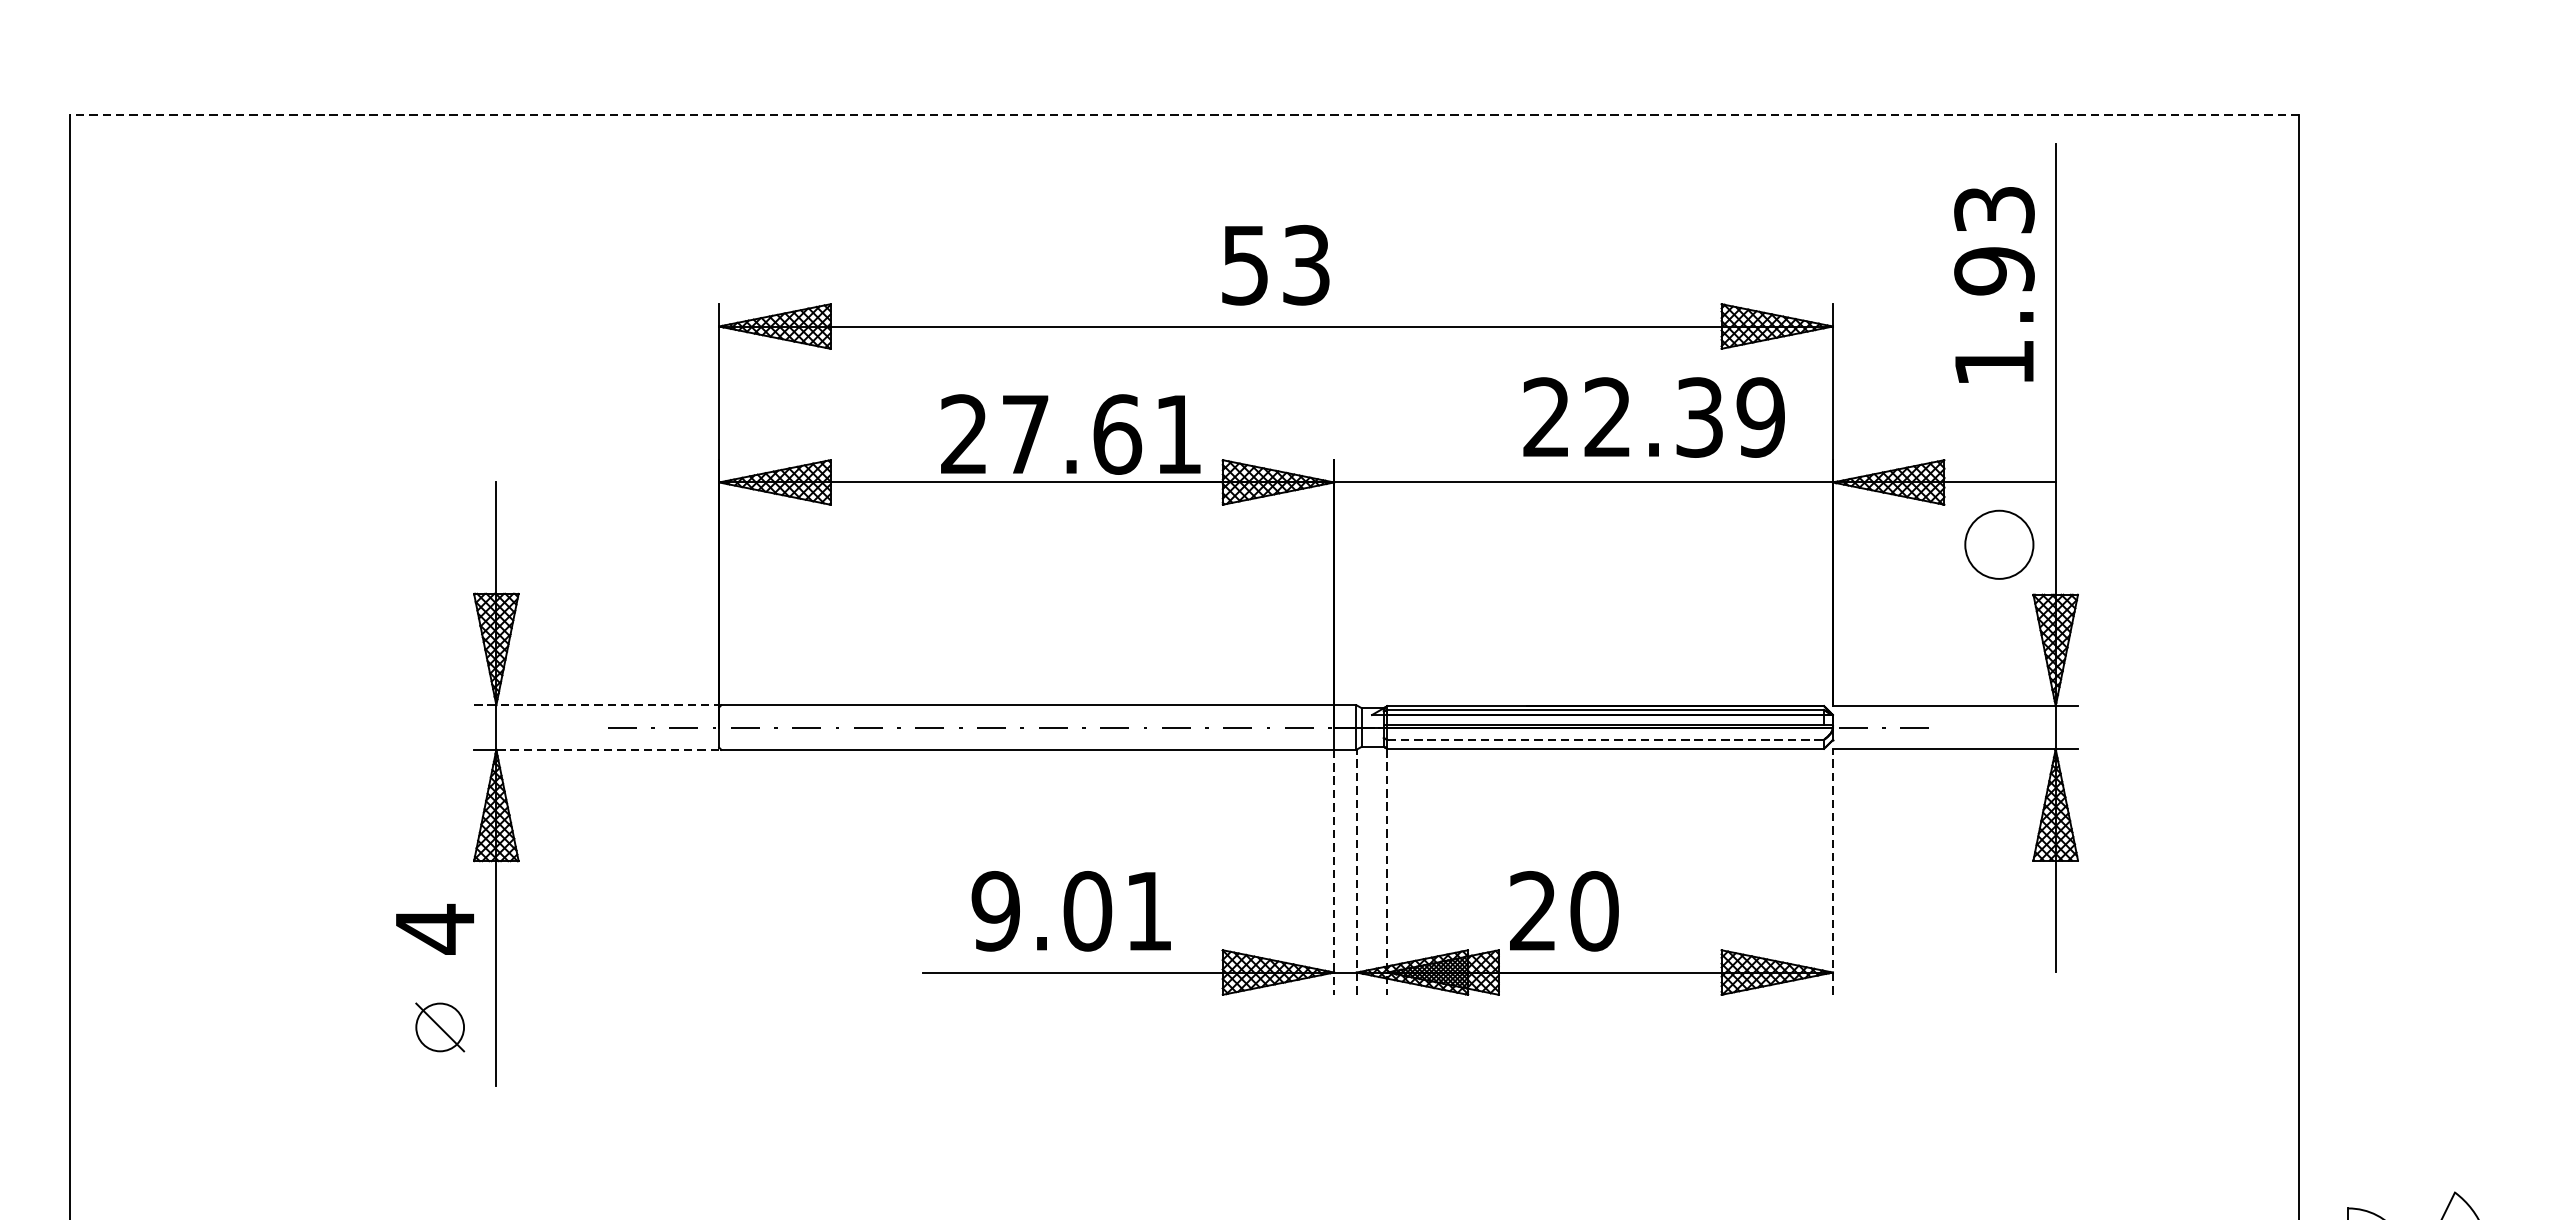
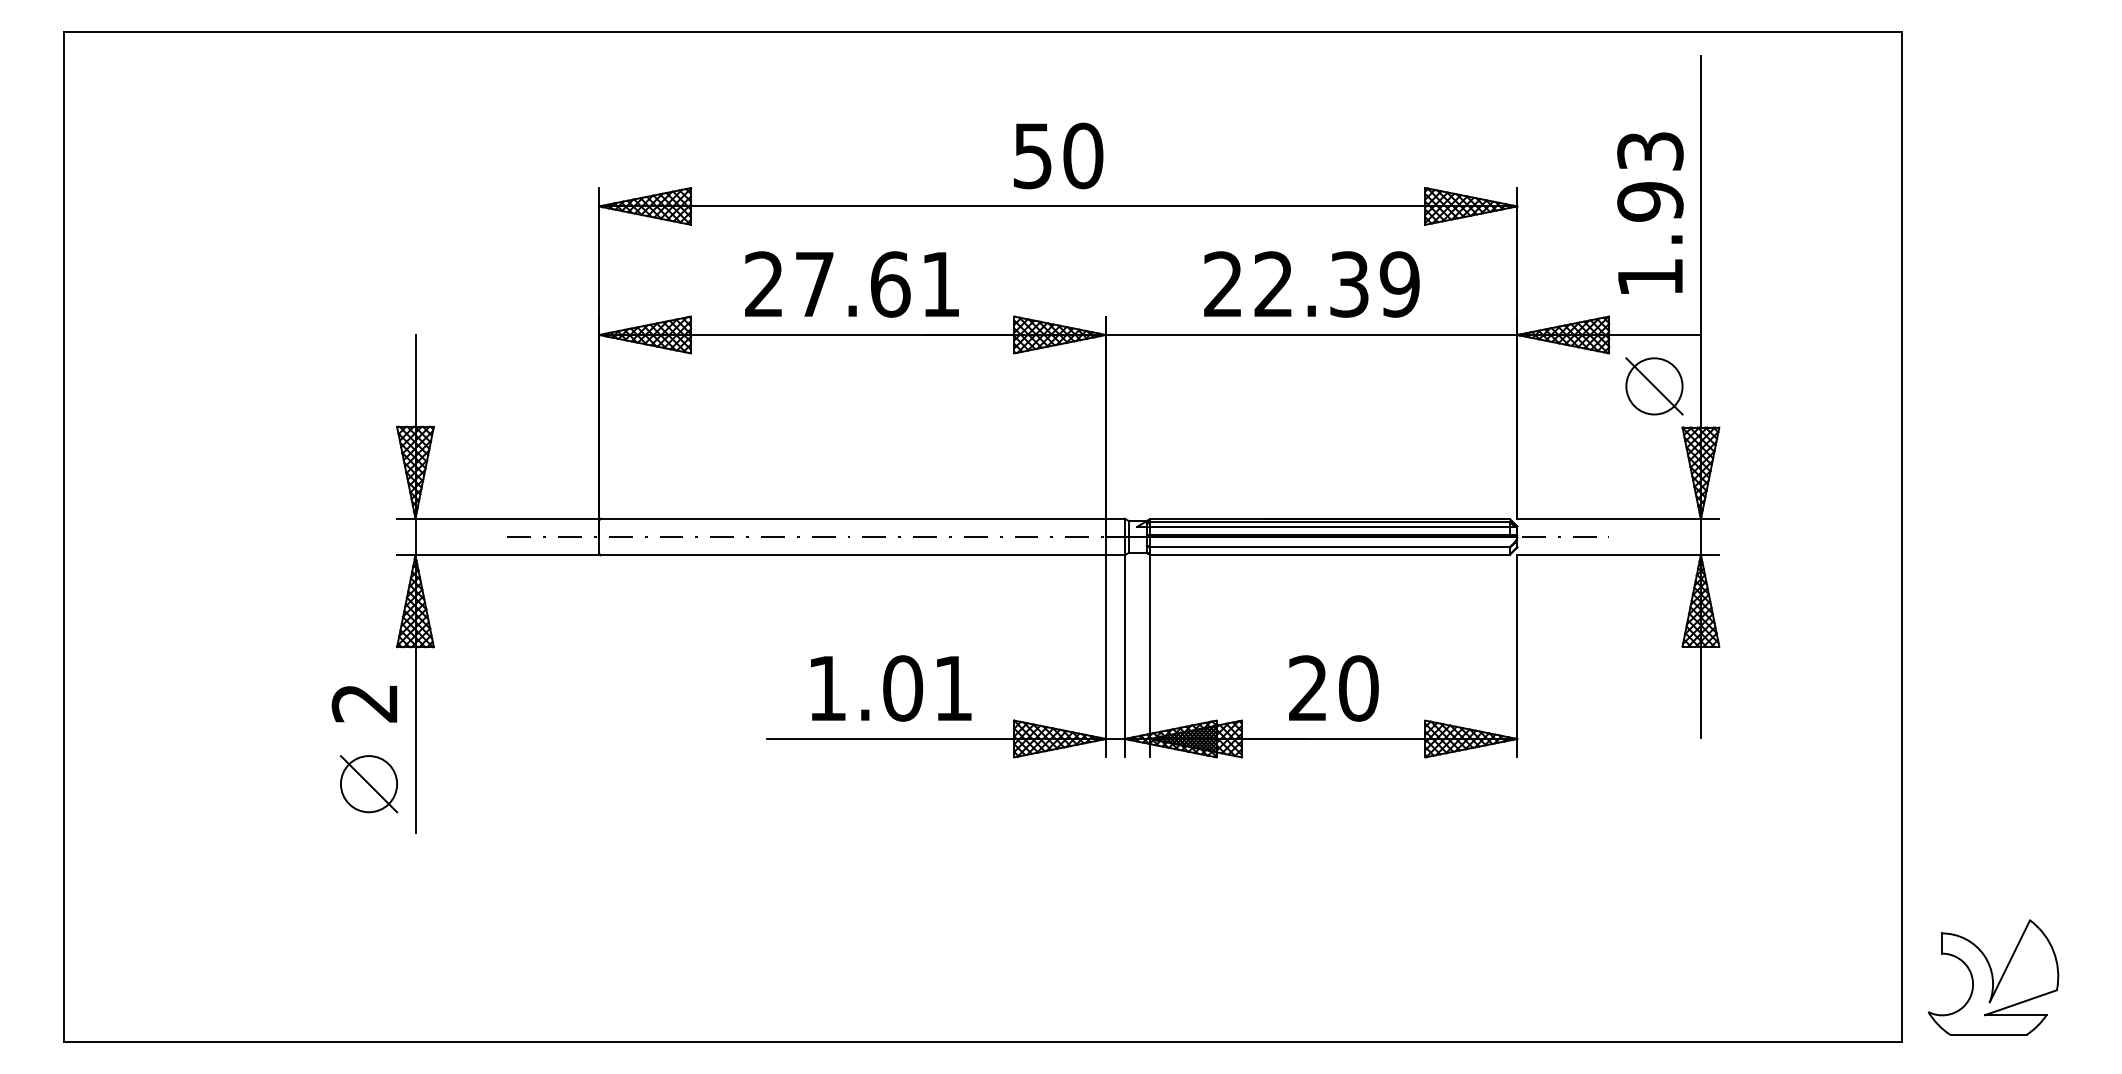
line: (1184, 115) -> (982, 32), dashed -> solid
text: (1306, 264) -> (1083, 155), 53 -> 50
text: (1994, 284) -> (1650, 212), moved
text: (1653, 417) -> (1311, 284), moved
text: (1070, 434) -> (851, 284), moved
line: (1999, 544) -> (1654, 386), added
line: (597, 705) -> (498, 518), dashed -> solid
line: (1605, 740) -> (1329, 547), dashed -> solid
line: (607, 749) -> (507, 555), dashed -> solid
line: (1833, 871) -> (1517, 655), dashed -> solid
line: (1334, 872) -> (1106, 656), dashed -> solid
line: (1356, 872) -> (1124, 656), dashed -> solid
line: (1388, 872) -> (1150, 656), dashed -> solid
text: (996, 911) -> (827, 688), 9.01 -> 1.01
text: (1563, 911) -> (1333, 688), moved
text: (434, 929) -> (364, 703), 4 -> 2
part: (440, 1027) -> (369, 784), size x1.43

